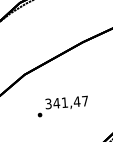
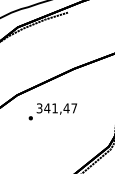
text: (62, 106) -> (52, 111), moved

